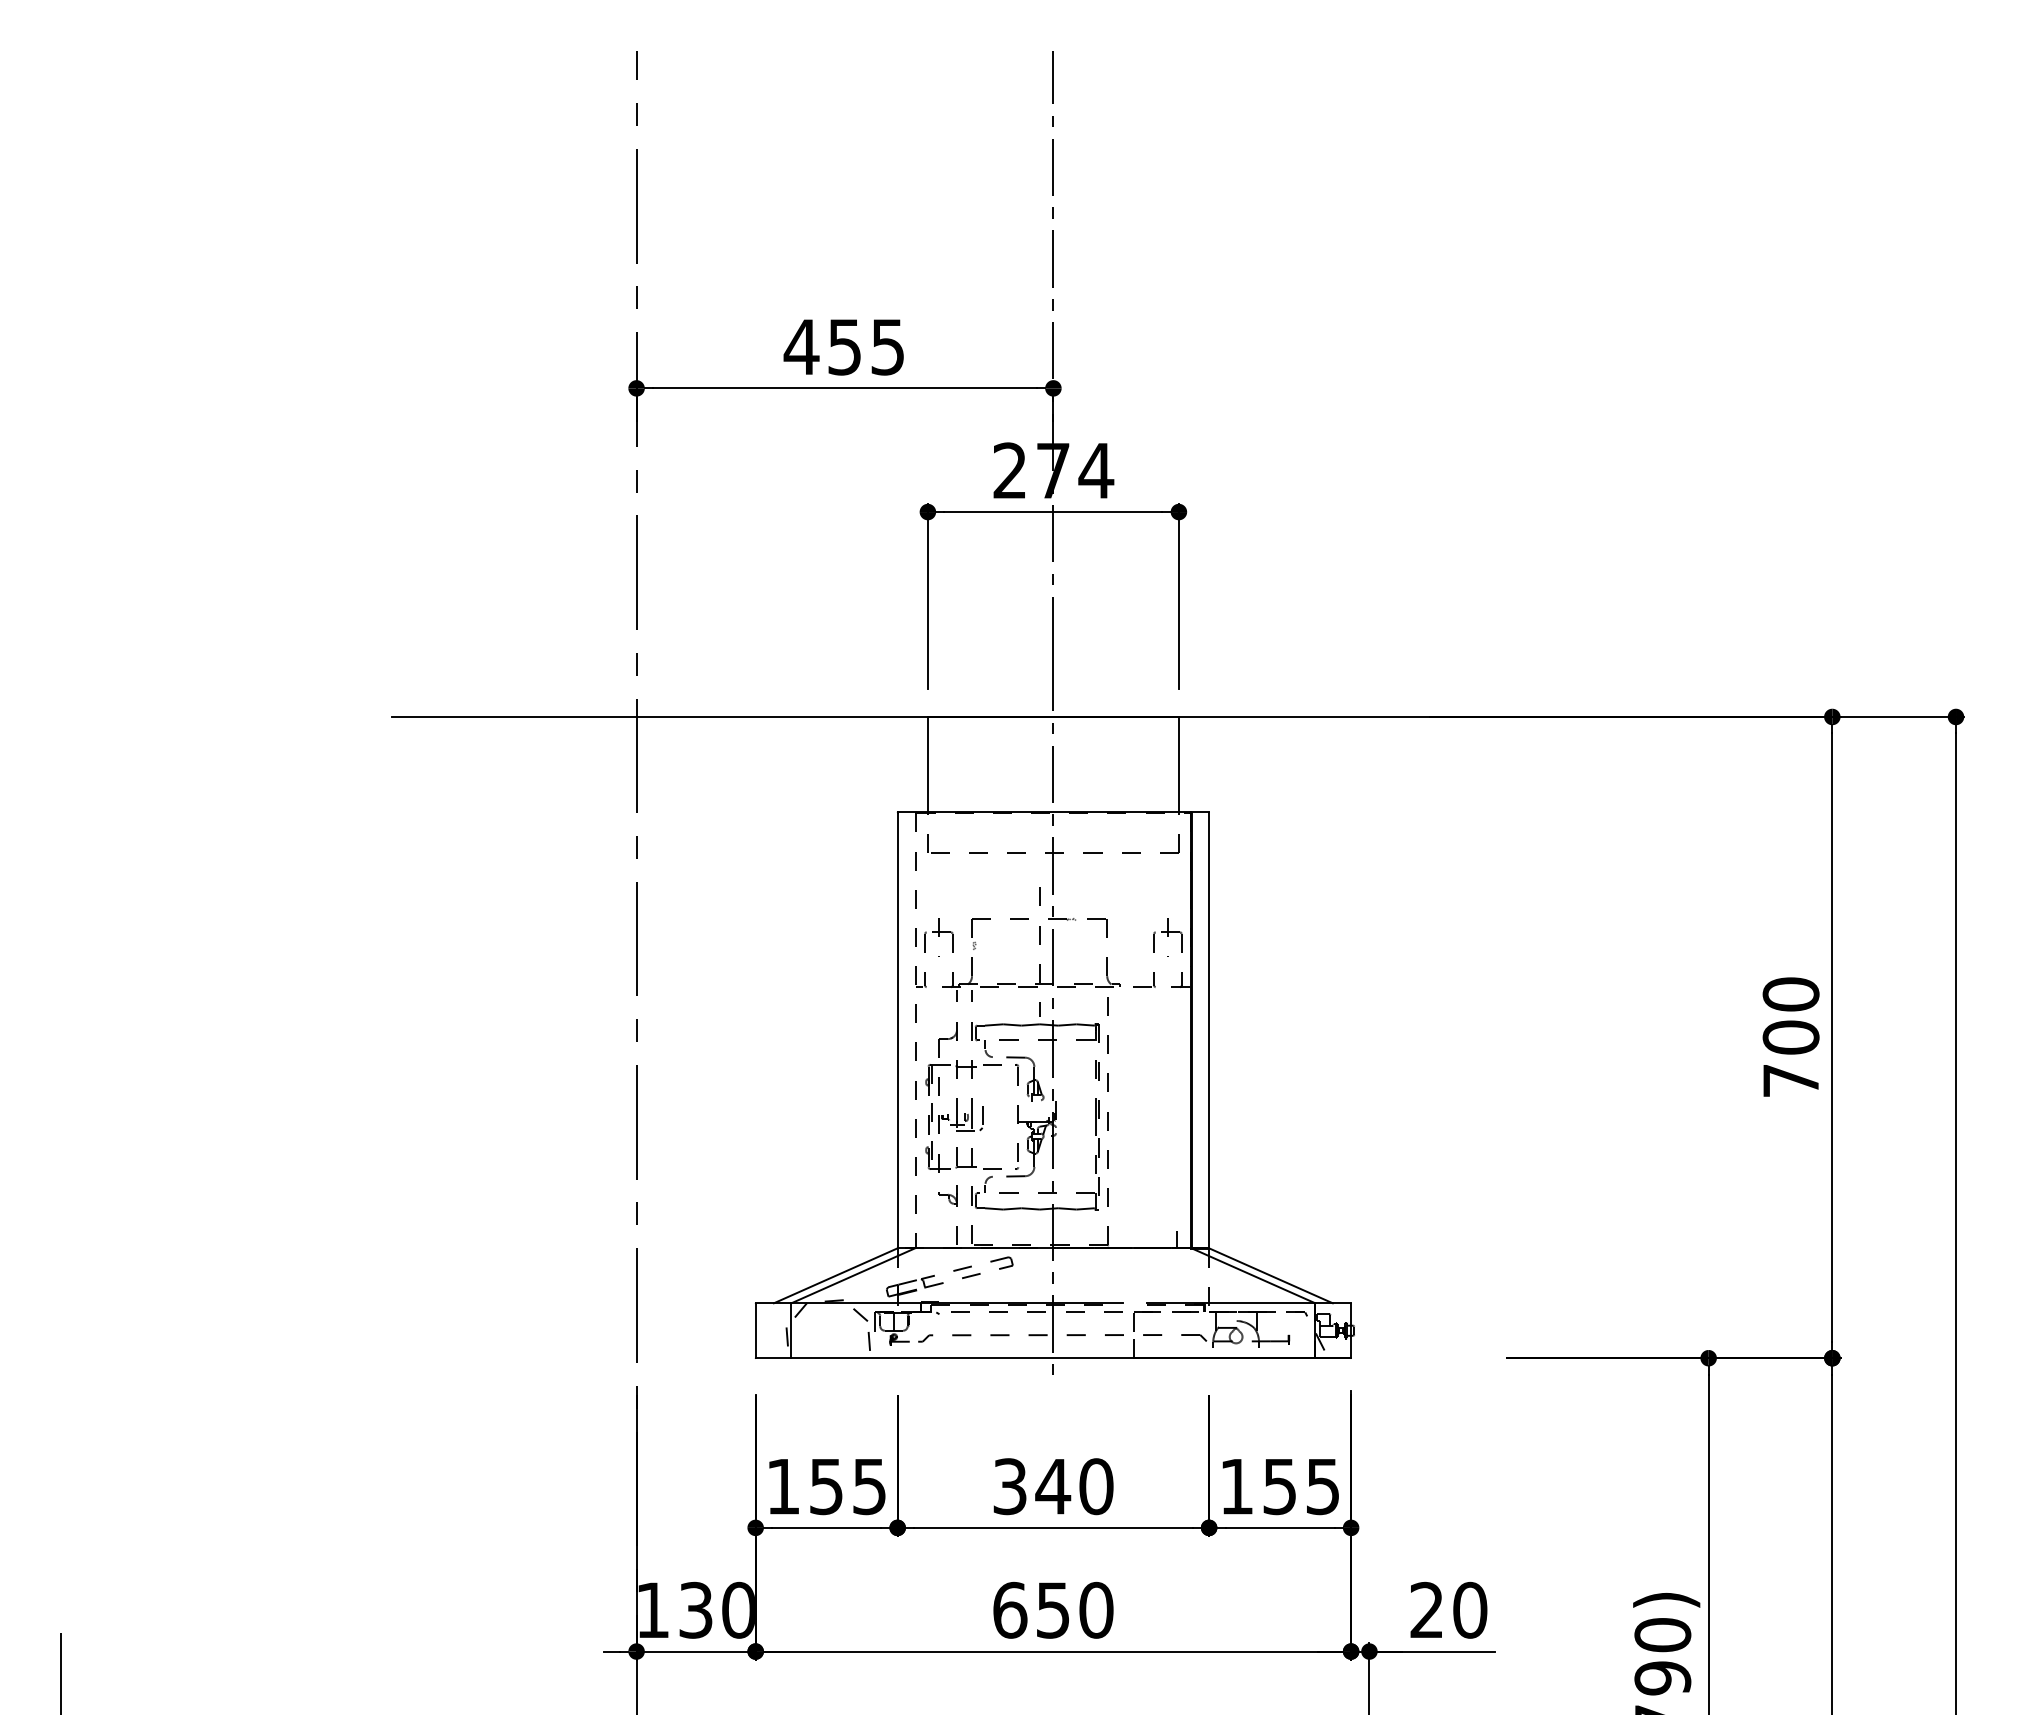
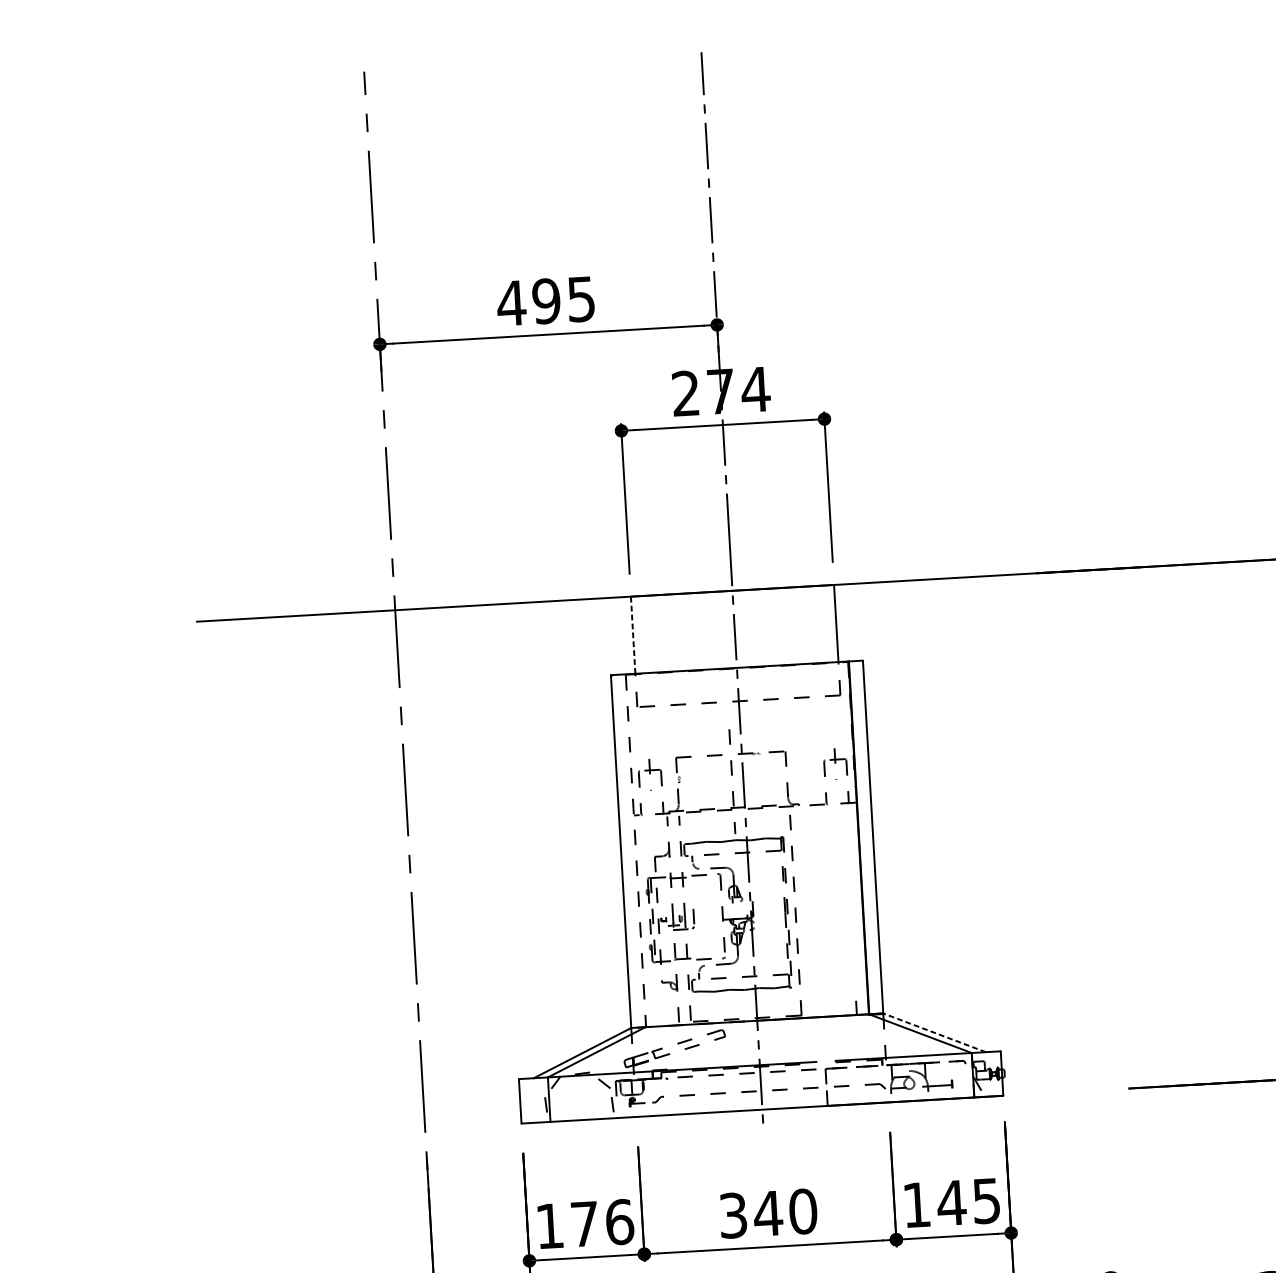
text: (844, 346) -> (546, 300), 455 -> 495
line: (927, 764) -> (632, 635), solid -> dashed
line: (1270, 1275) -> (934, 1032), solid -> dashed
text: (848, 1486) -> (602, 1223), 155 -> 176
text: (1279, 1487) -> (951, 1203), 155 -> 145

